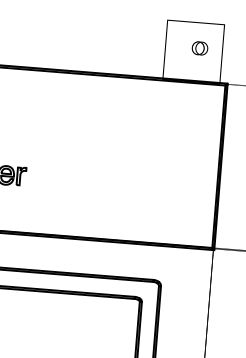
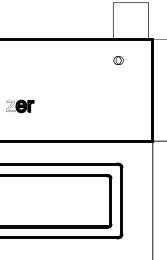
part: (199, 48) -> (118, 60), moved

